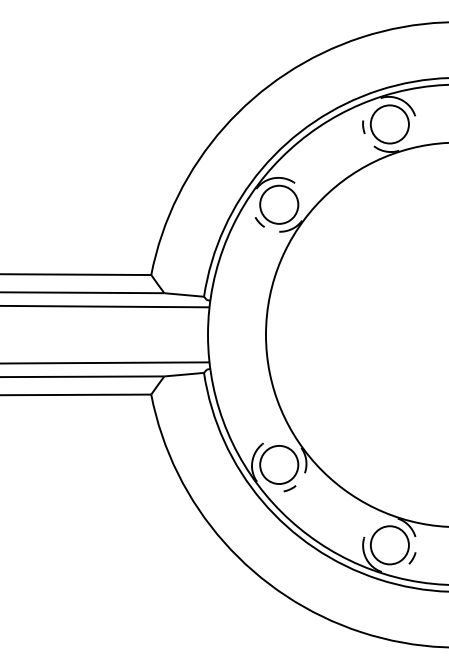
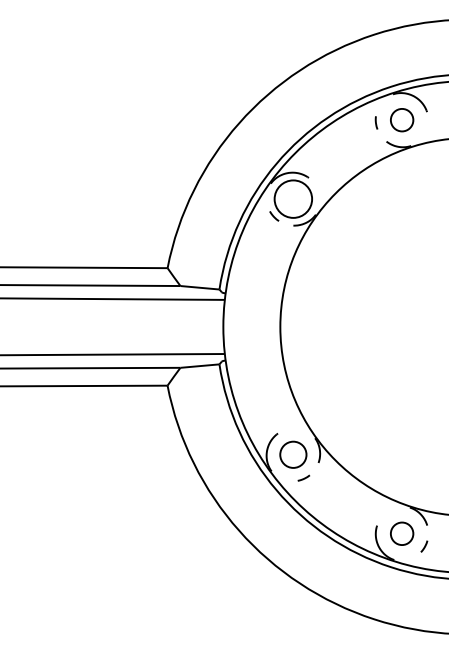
circle: (389, 123) -> (401, 119), size x0.6
circle: (279, 464) -> (293, 454), size x0.7
circle: (389, 545) -> (401, 533), size x0.6

